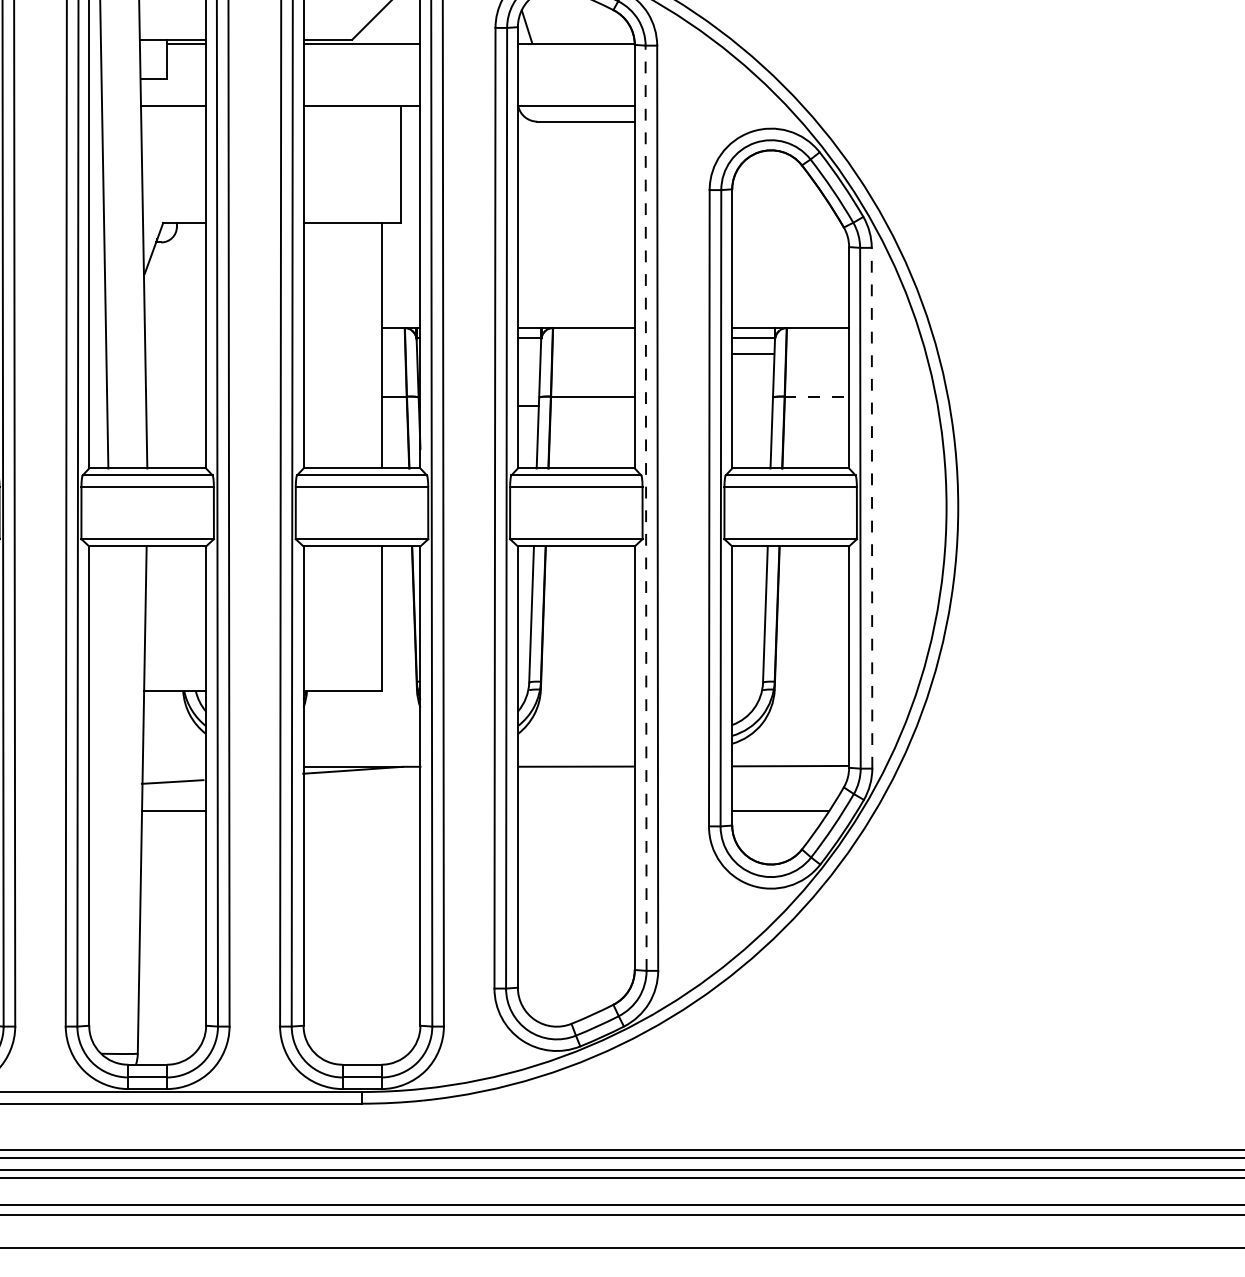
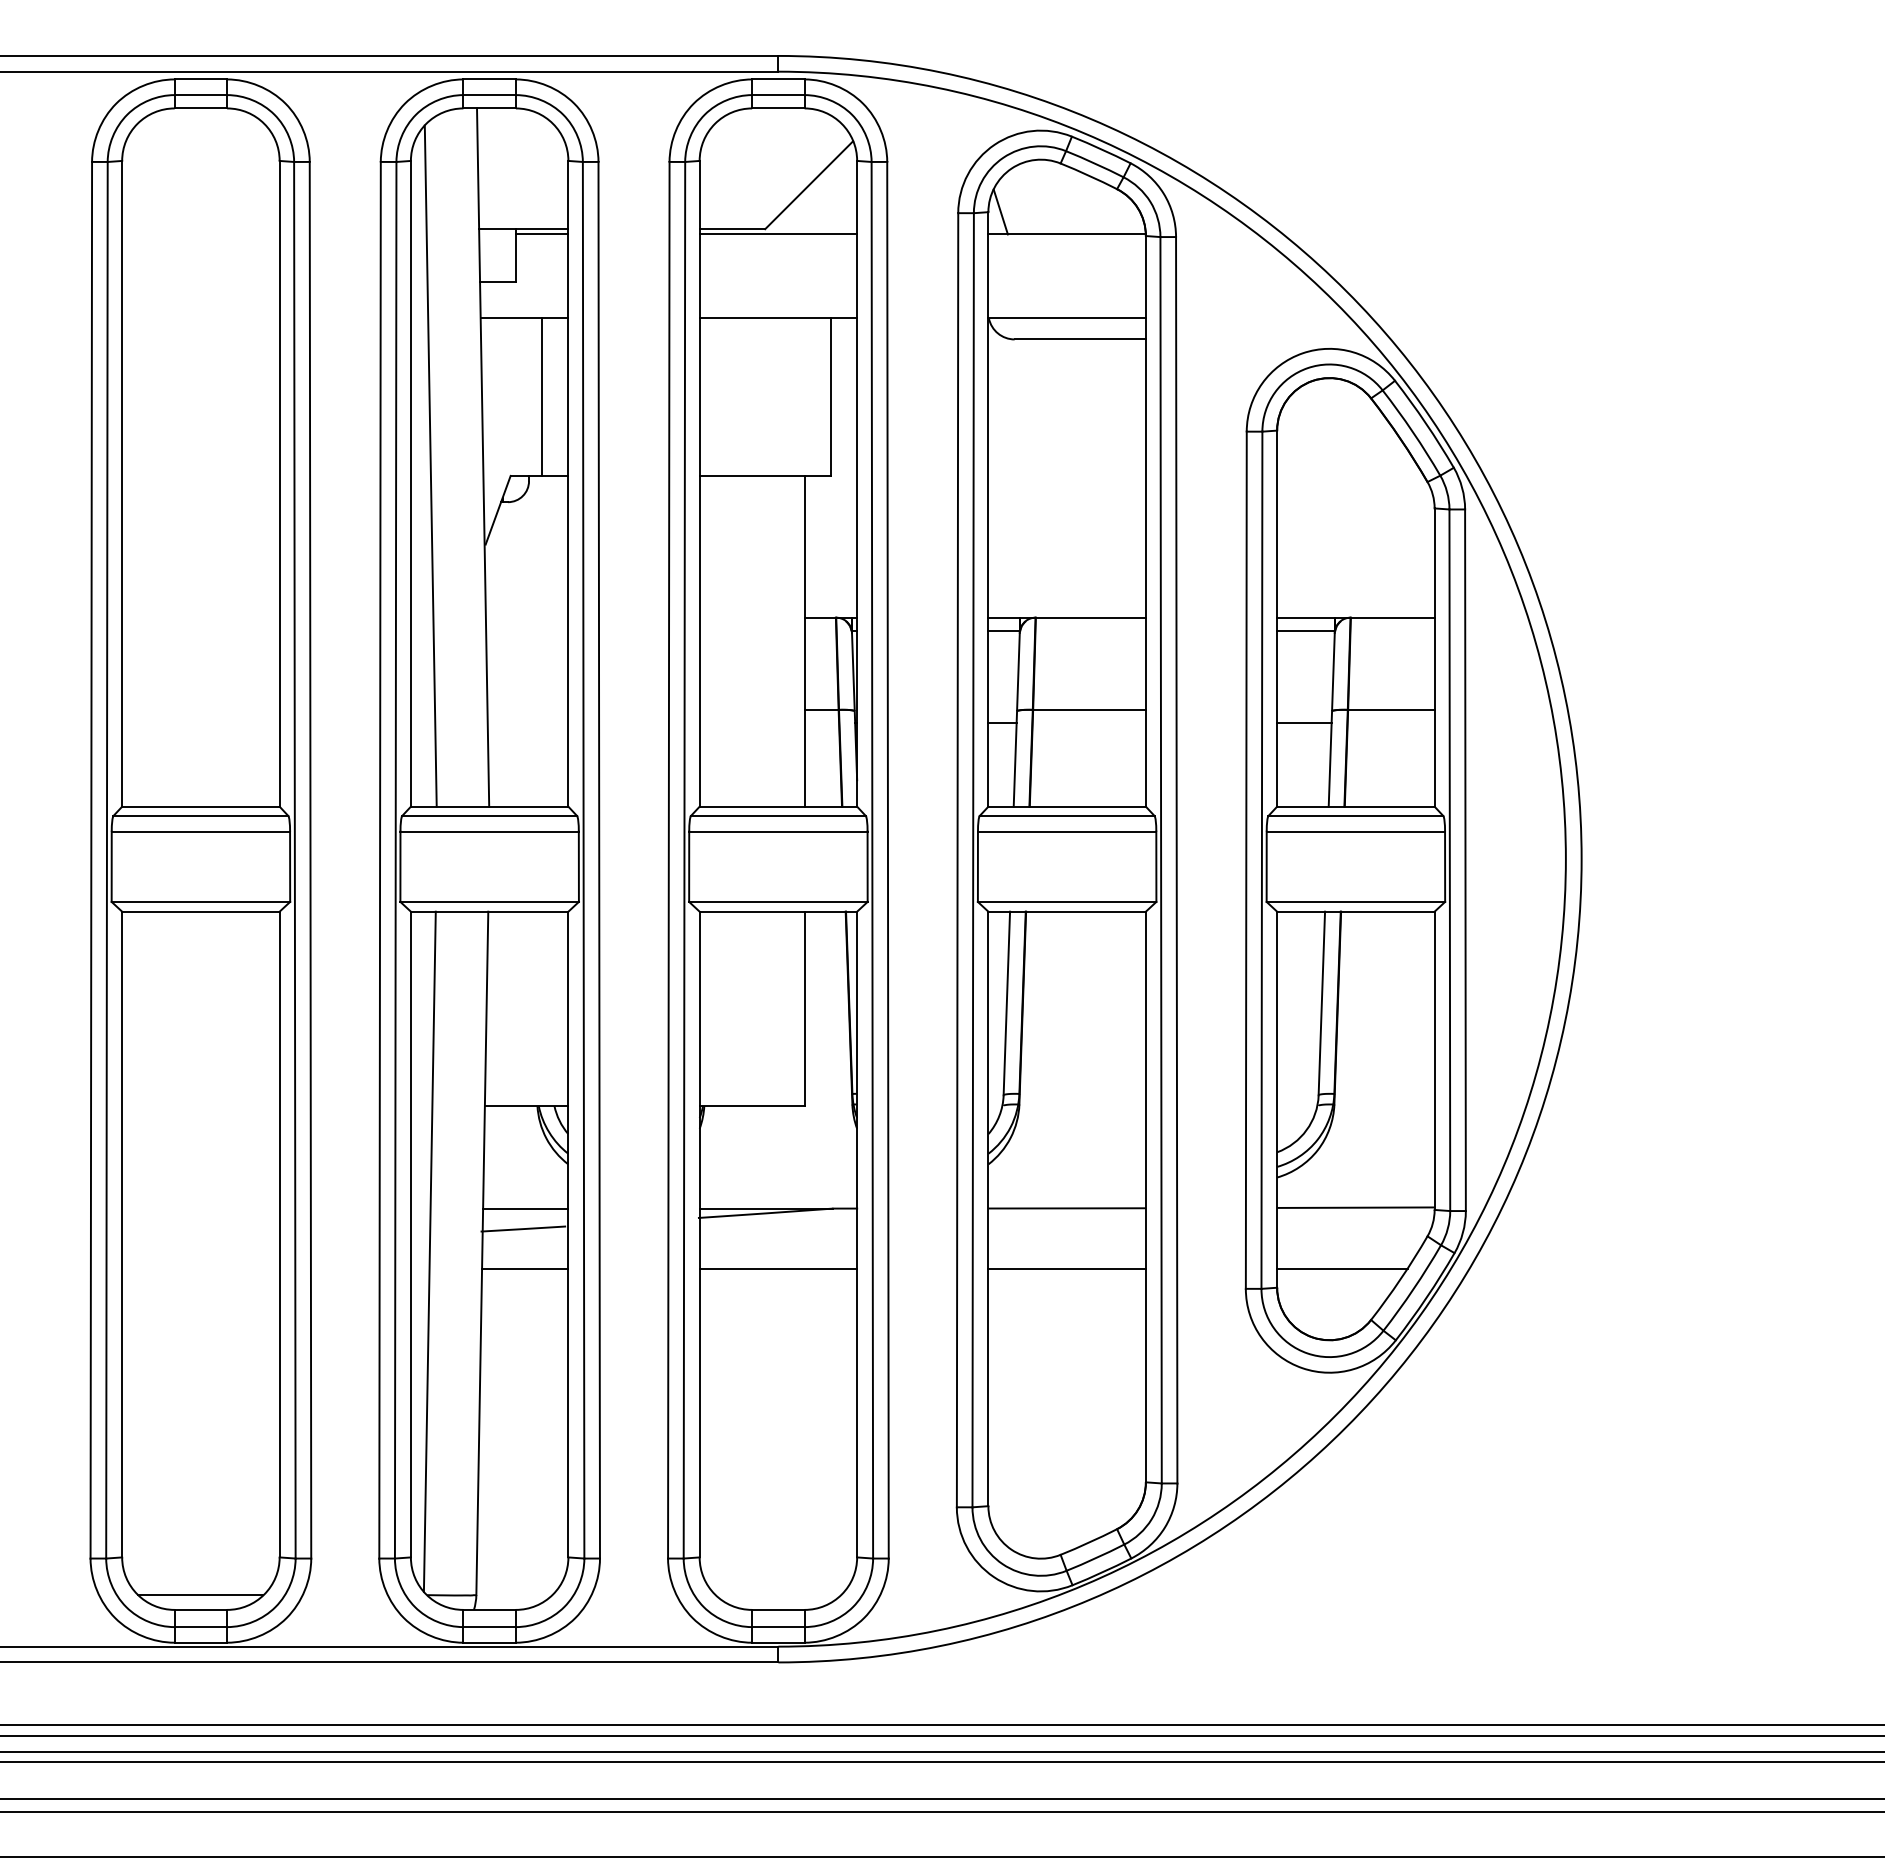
line: (186, 164) -> (542, 396), added
line: (752, 354) -> (1304, 722), moved
line: (817, 396) -> (1391, 709), dashed -> solid
line: (646, 507) -> (1161, 859), dashed -> solid
line: (872, 508) -> (1465, 860), dashed -> solid
line: (174, 766) -> (525, 1208), added
line: (103, 798) -> (429, 1251), added
line: (362, 811) -> (778, 1268), added
line: (575, 811) -> (1066, 1268), added

